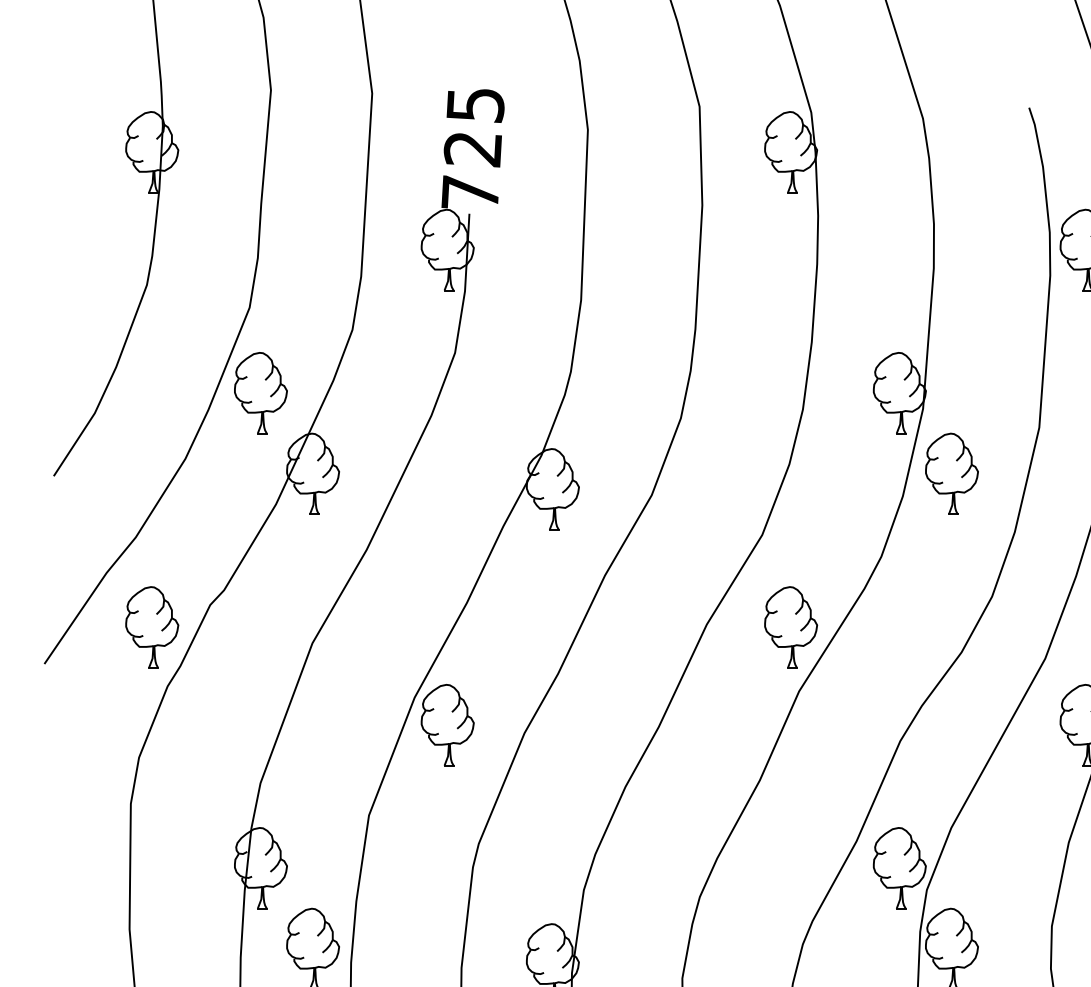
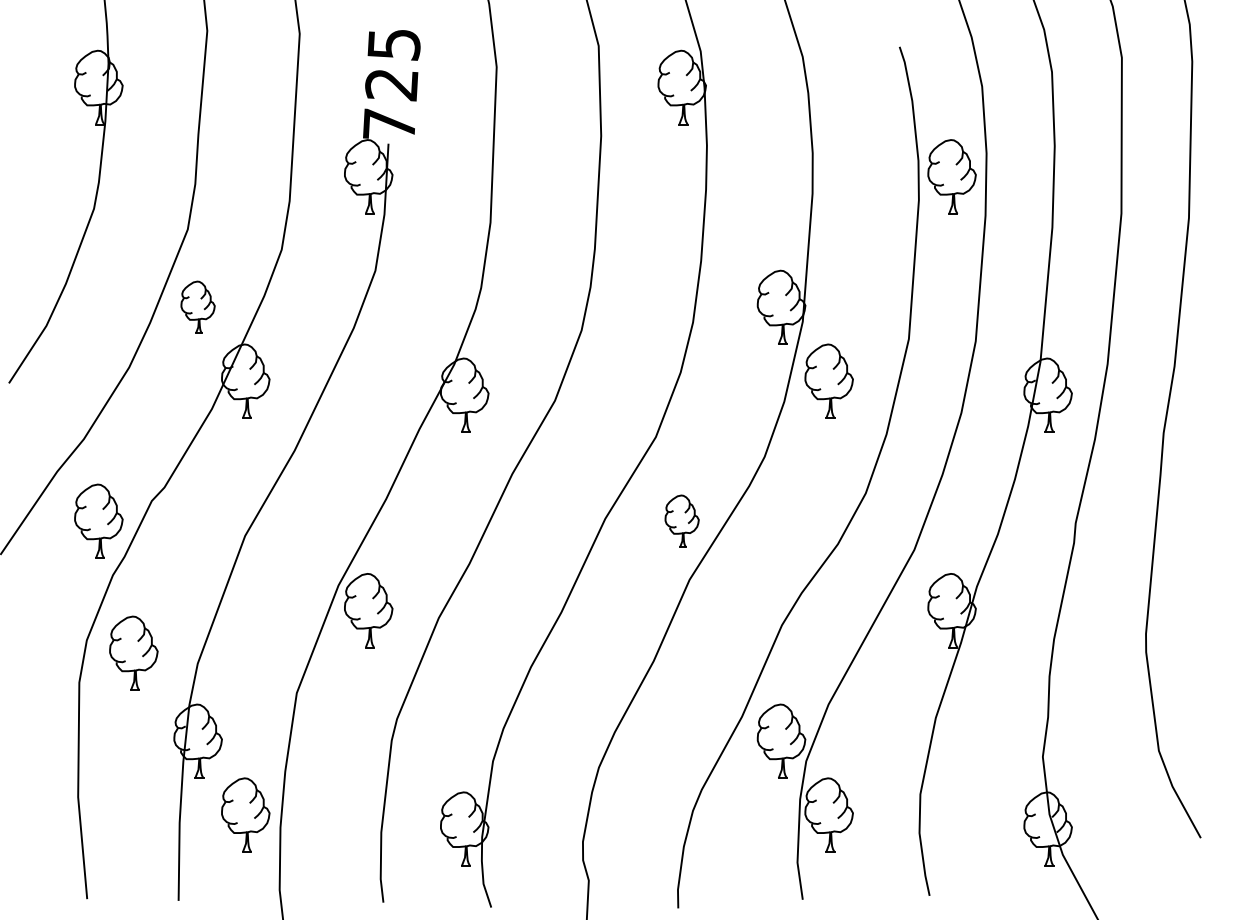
part: (260, 392) -> (197, 306), size x0.7
part: (790, 626) -> (681, 520), size x0.7
part: (190, 770) -> (133, 652), added

